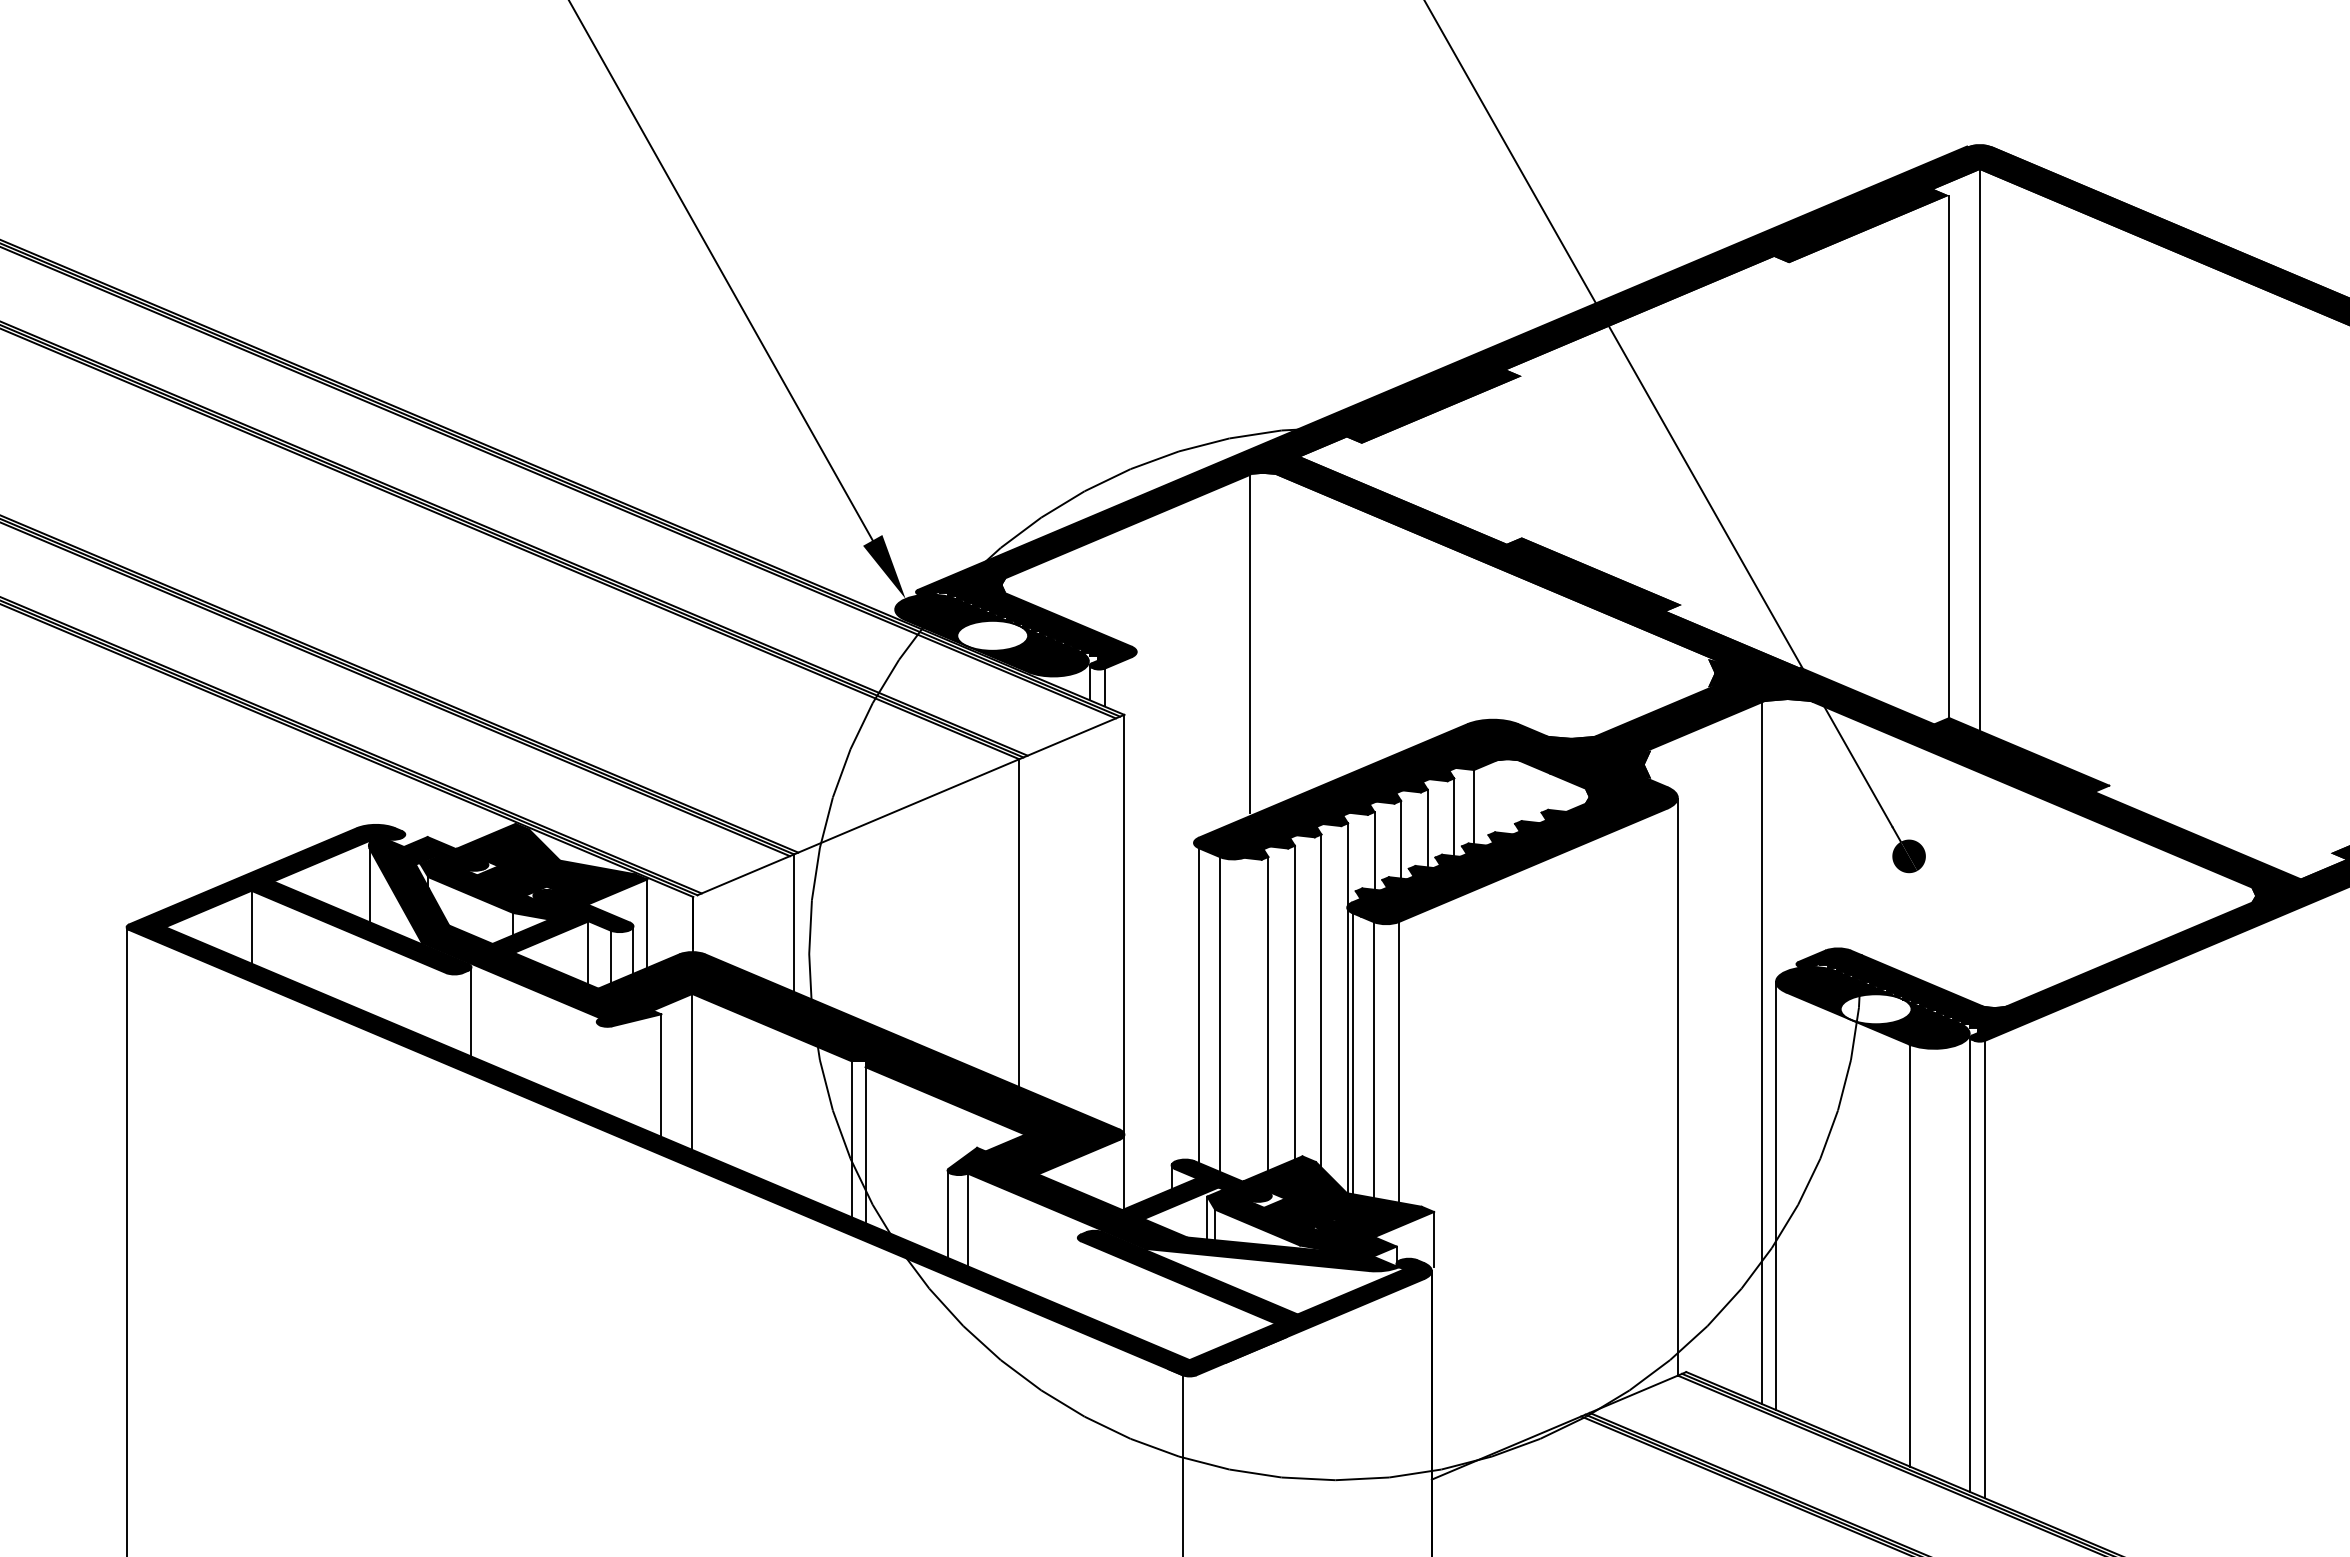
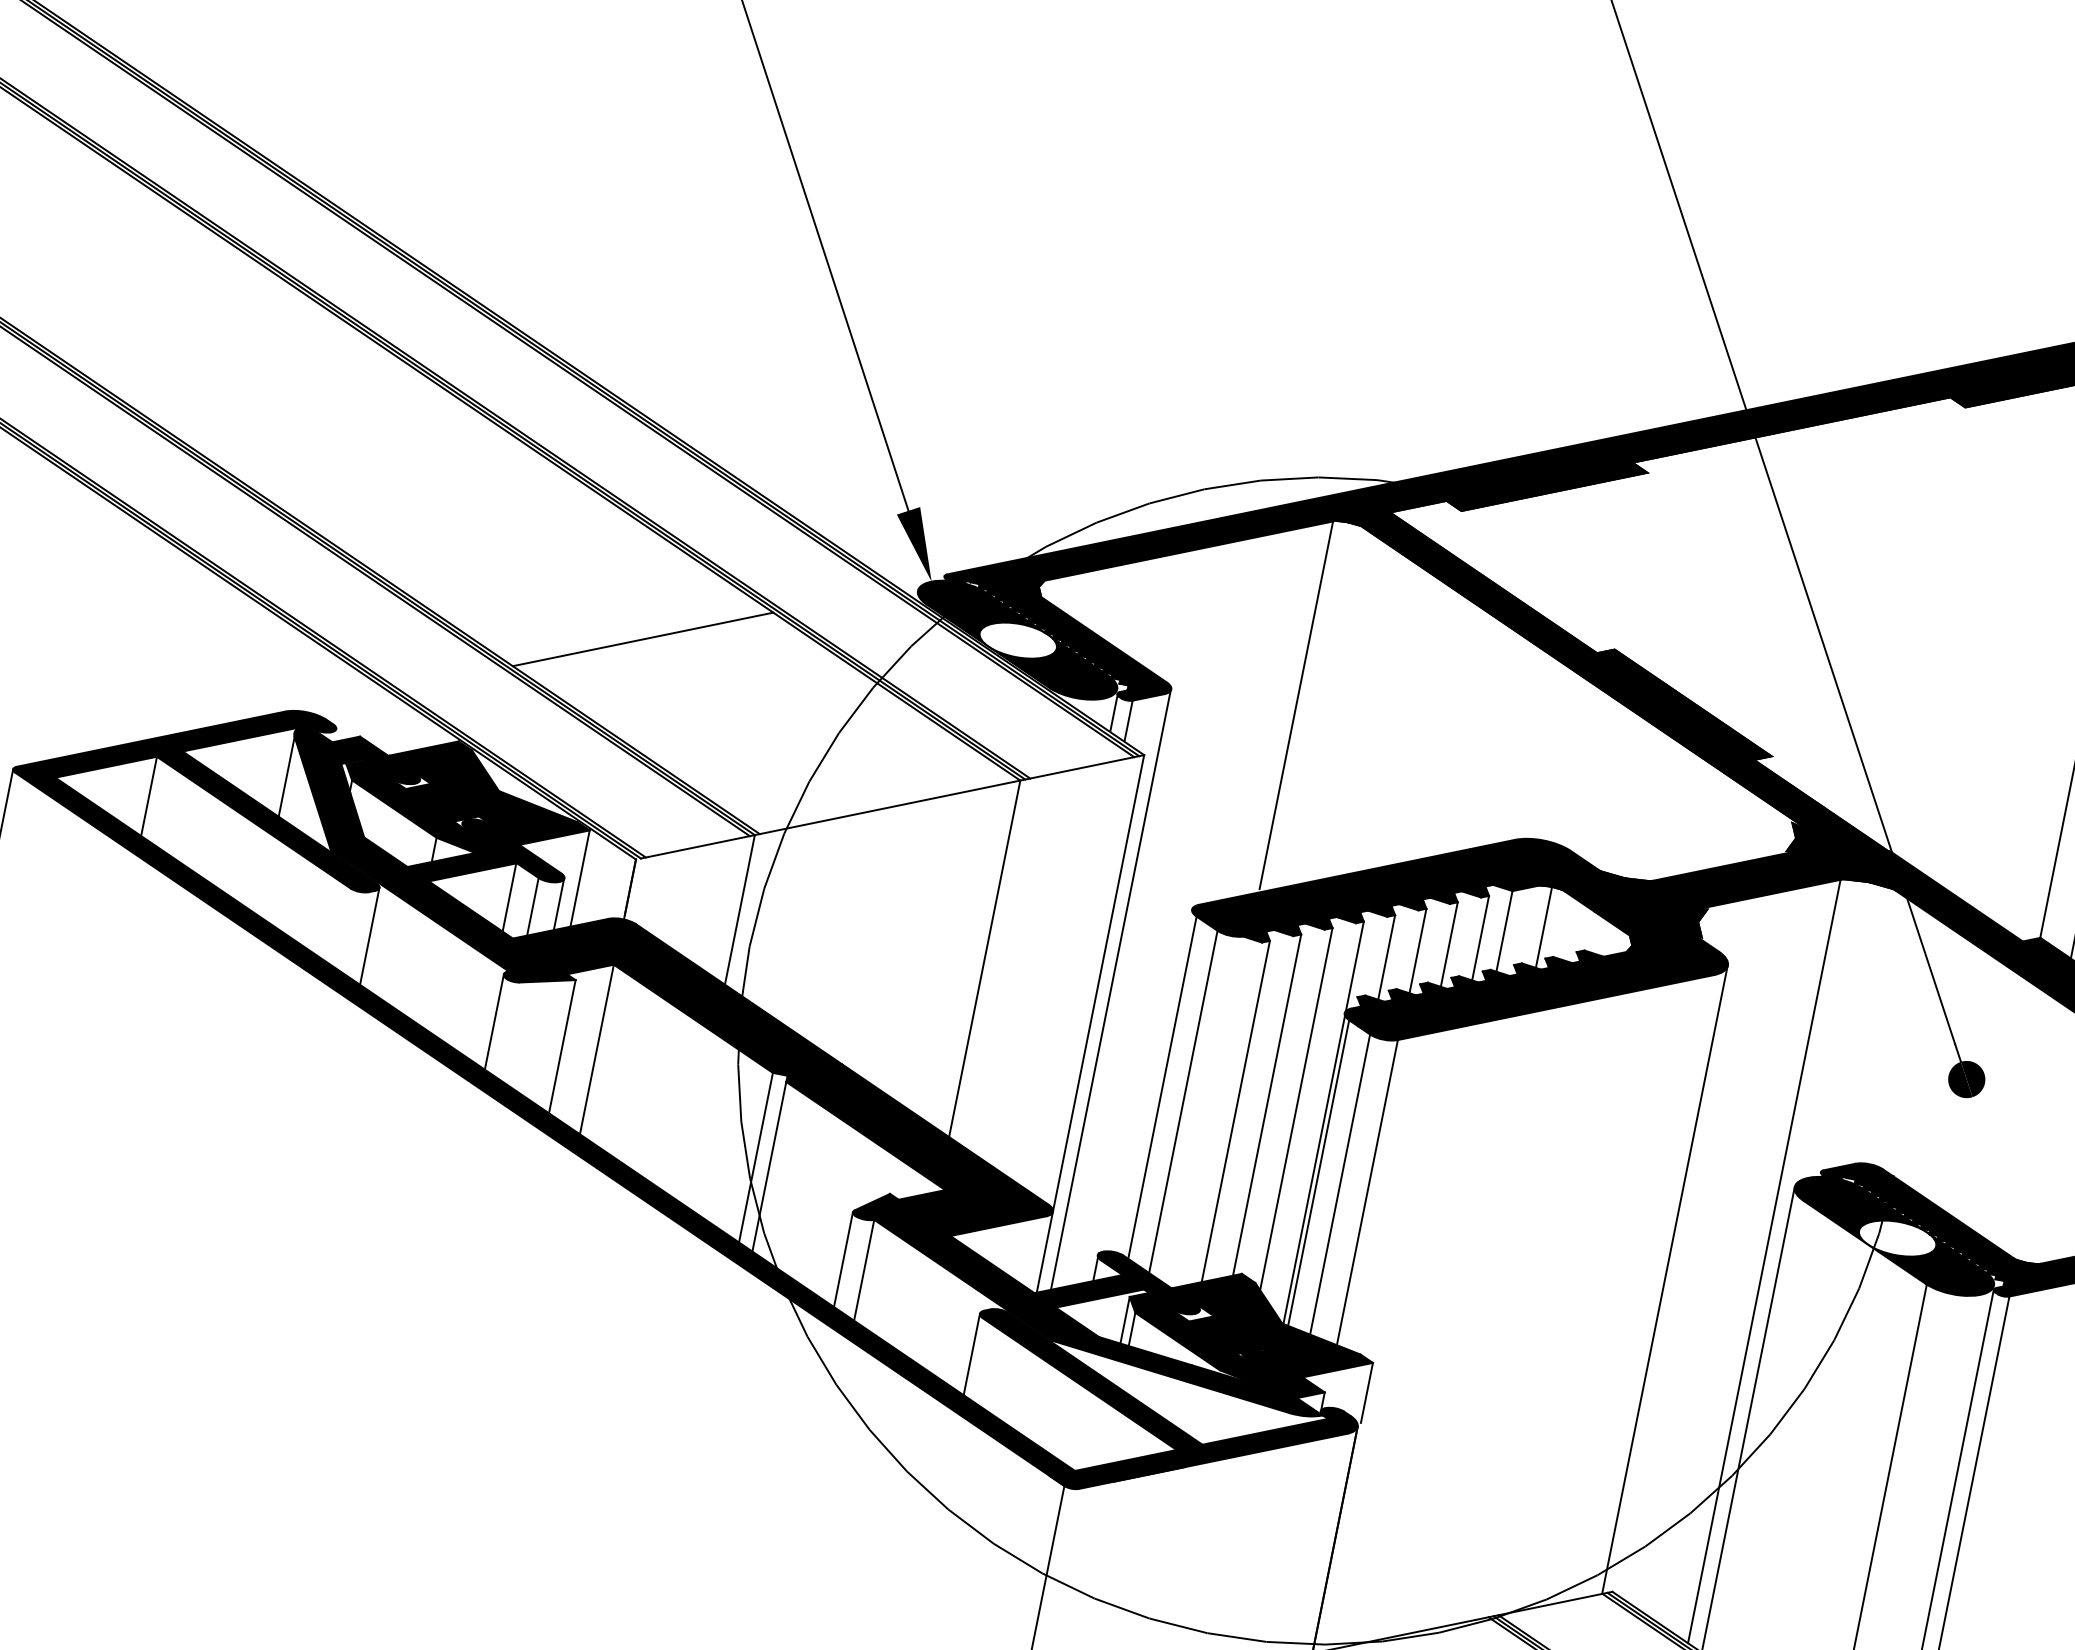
line: (660, 700) -> (642, 638), added
line: (1508, 796) -> (1544, 927), added
line: (1136, 929) -> (1110, 991), added
line: (596, 1065) -> (494, 1021), added
line: (1077, 1274) -> (971, 1353), added

